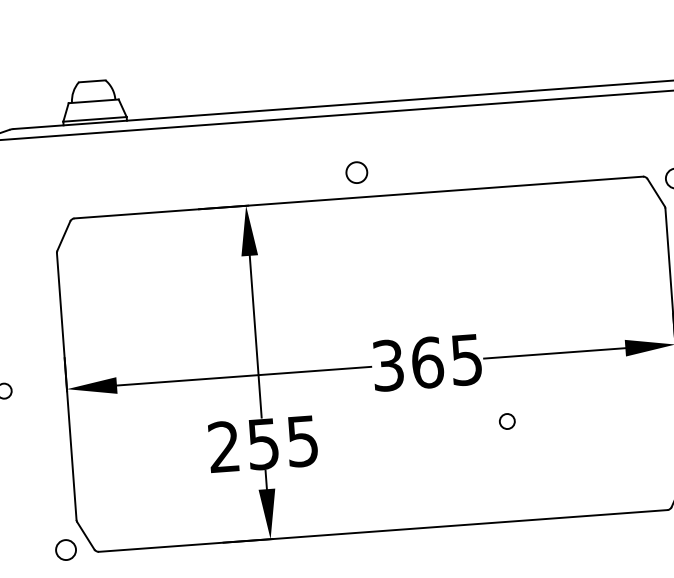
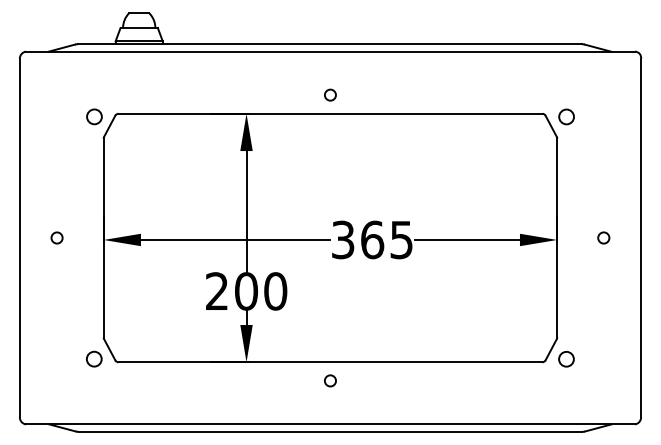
circle: (356, 171) -> (330, 94), size x0.71
circle: (42, 224) -> (94, 116), added
circle: (507, 420) -> (330, 380), moved
text: (283, 442) -> (261, 291), 255 -> 200

